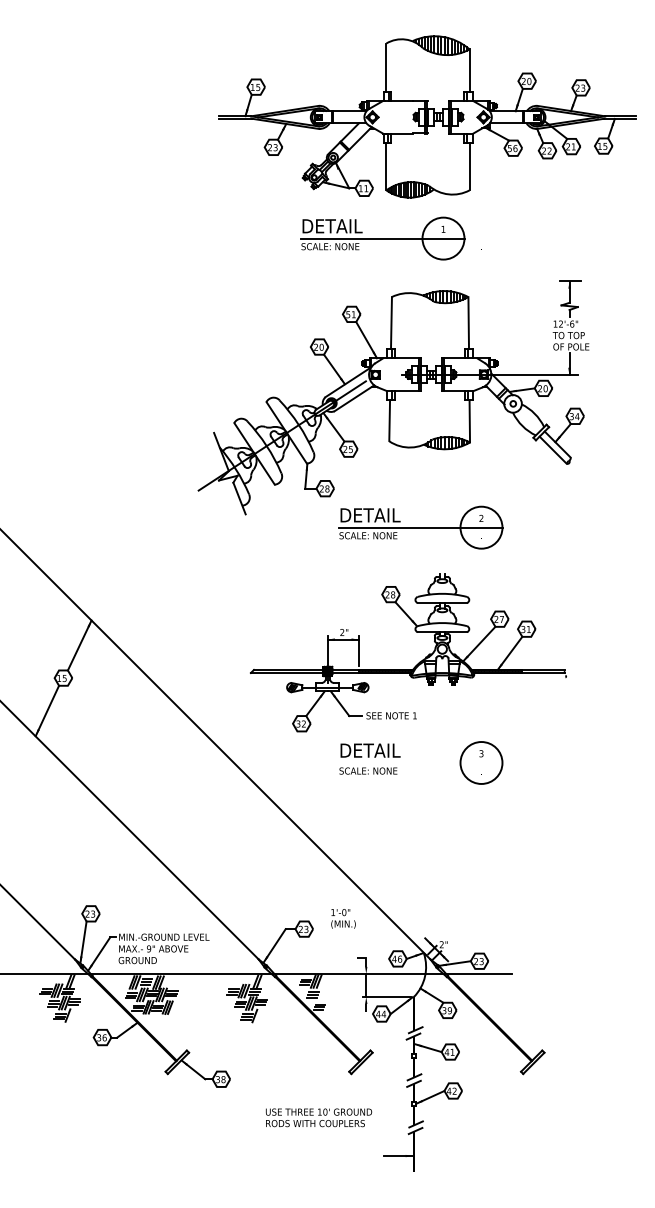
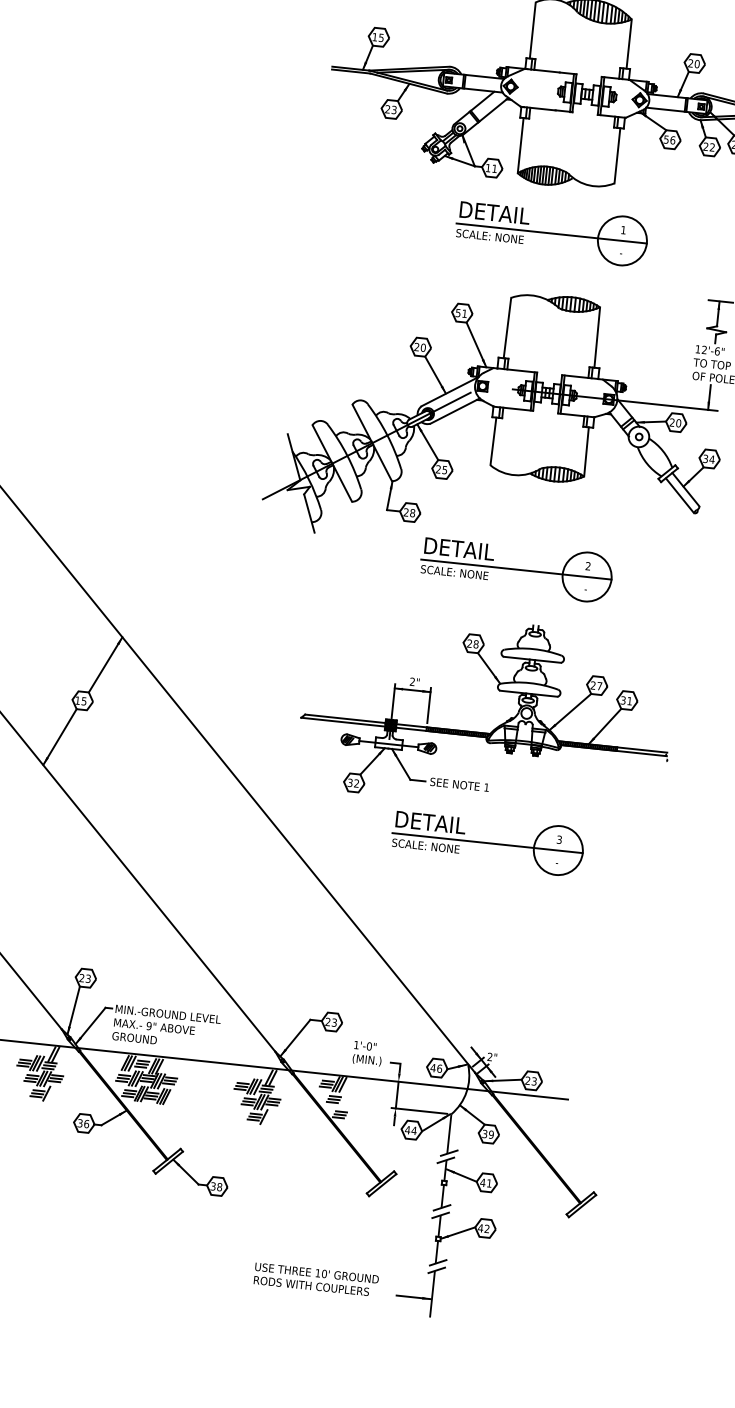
part: (382, 238) -> (551, 233), moved
line: (420, 762) -> (487, 842), added
text: (343, 918) -> (367, 1053), moved
text: (319, 1117) -> (316, 1279), moved

